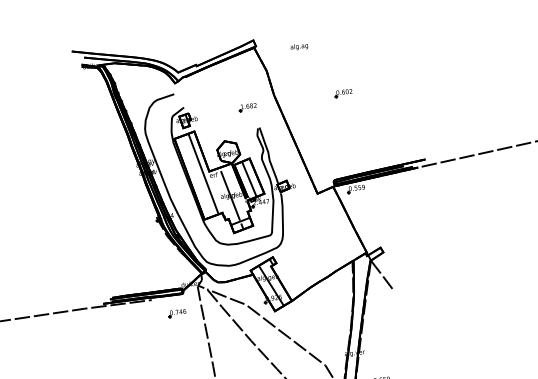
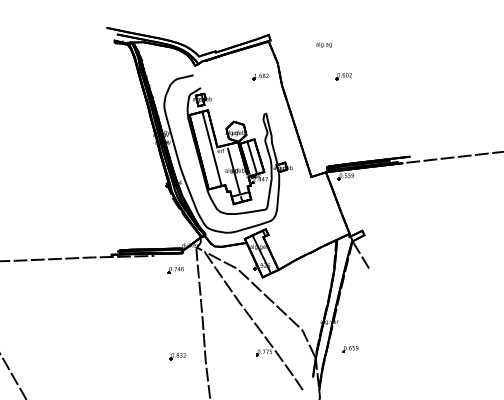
text: (298, 46) -> (323, 44), moved
part: (343, 93) -> (343, 76), moved
part: (247, 106) -> (260, 76), moved

